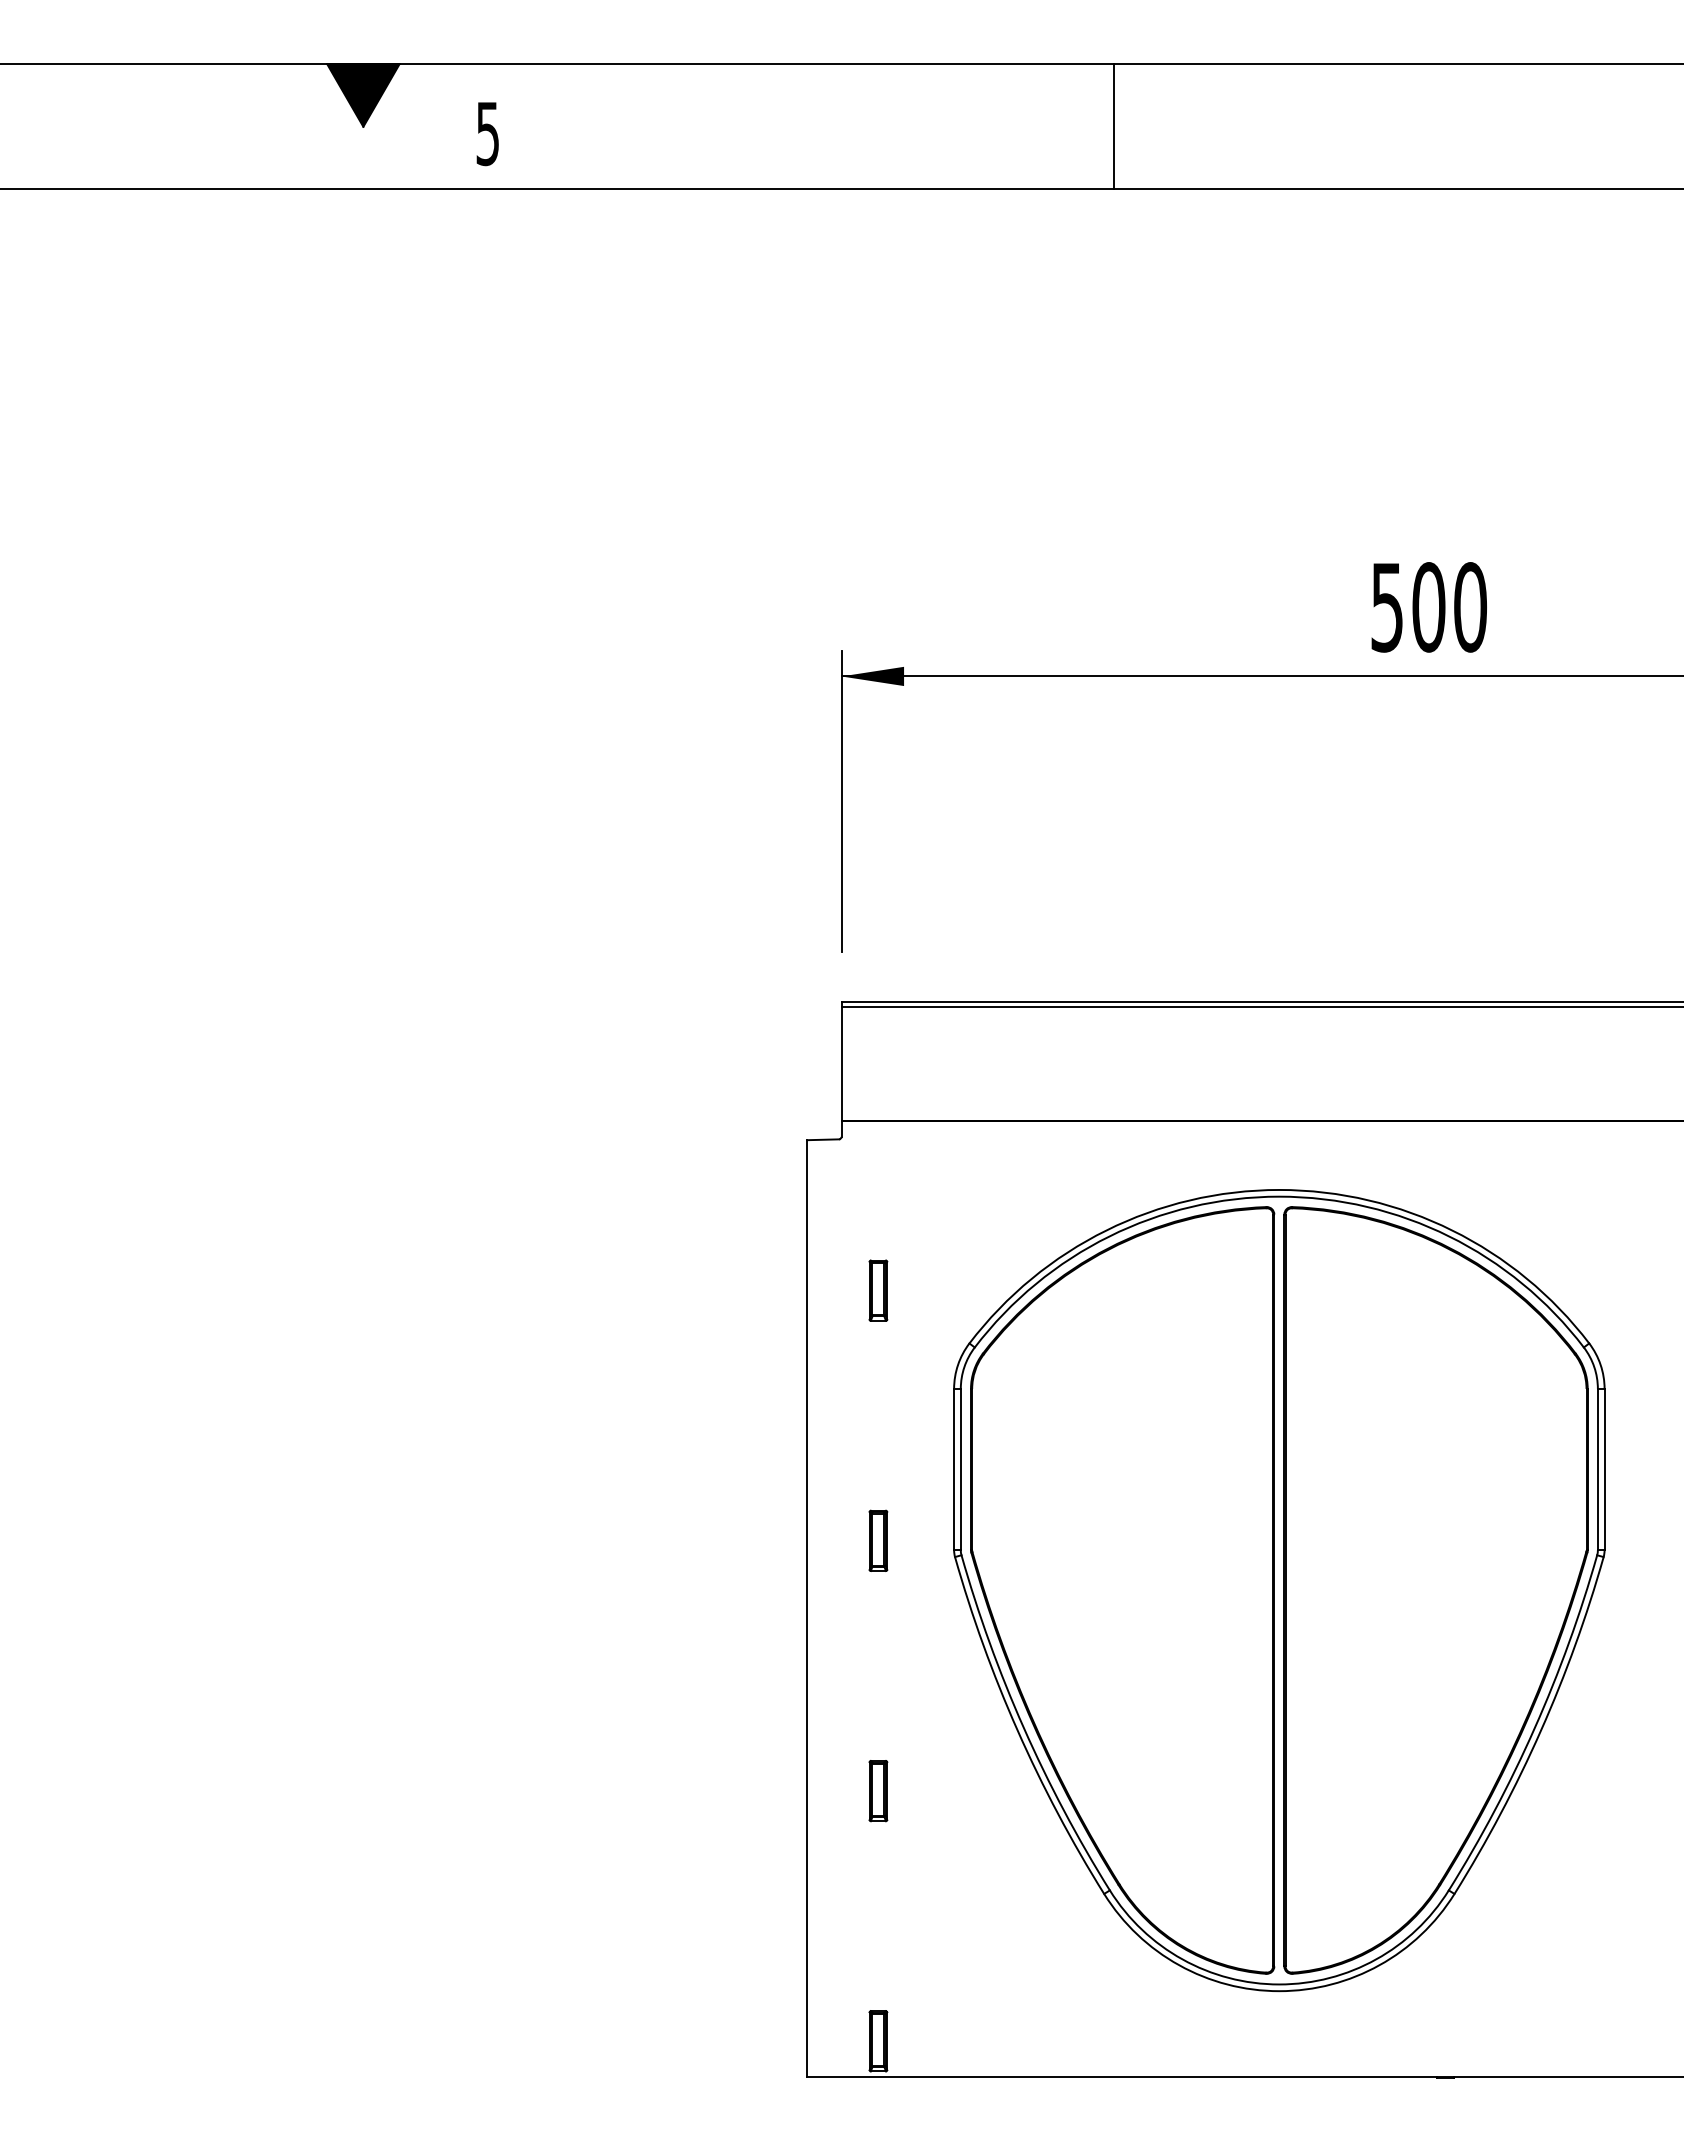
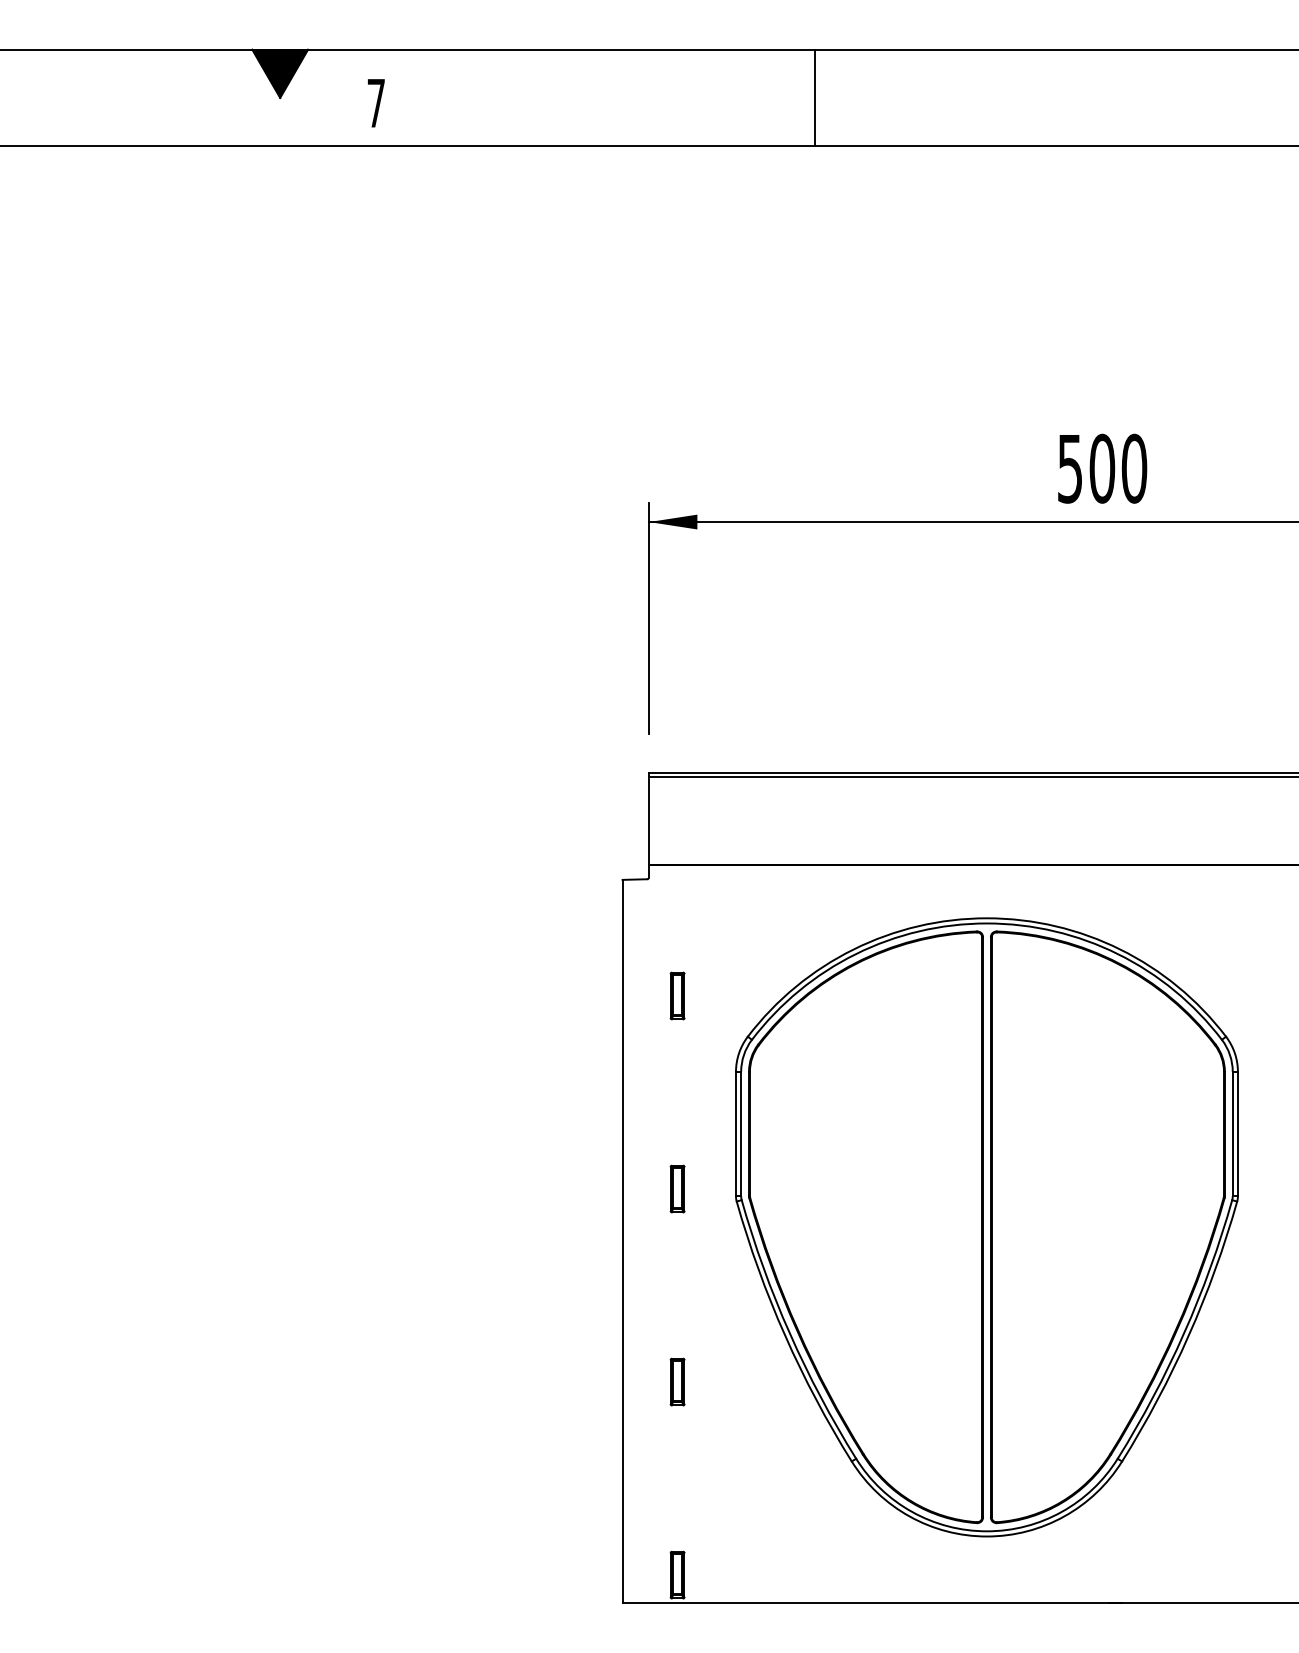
line: (1113, 126) -> (814, 97), moved
text: (487, 134) -> (375, 103), 5 -> 7

